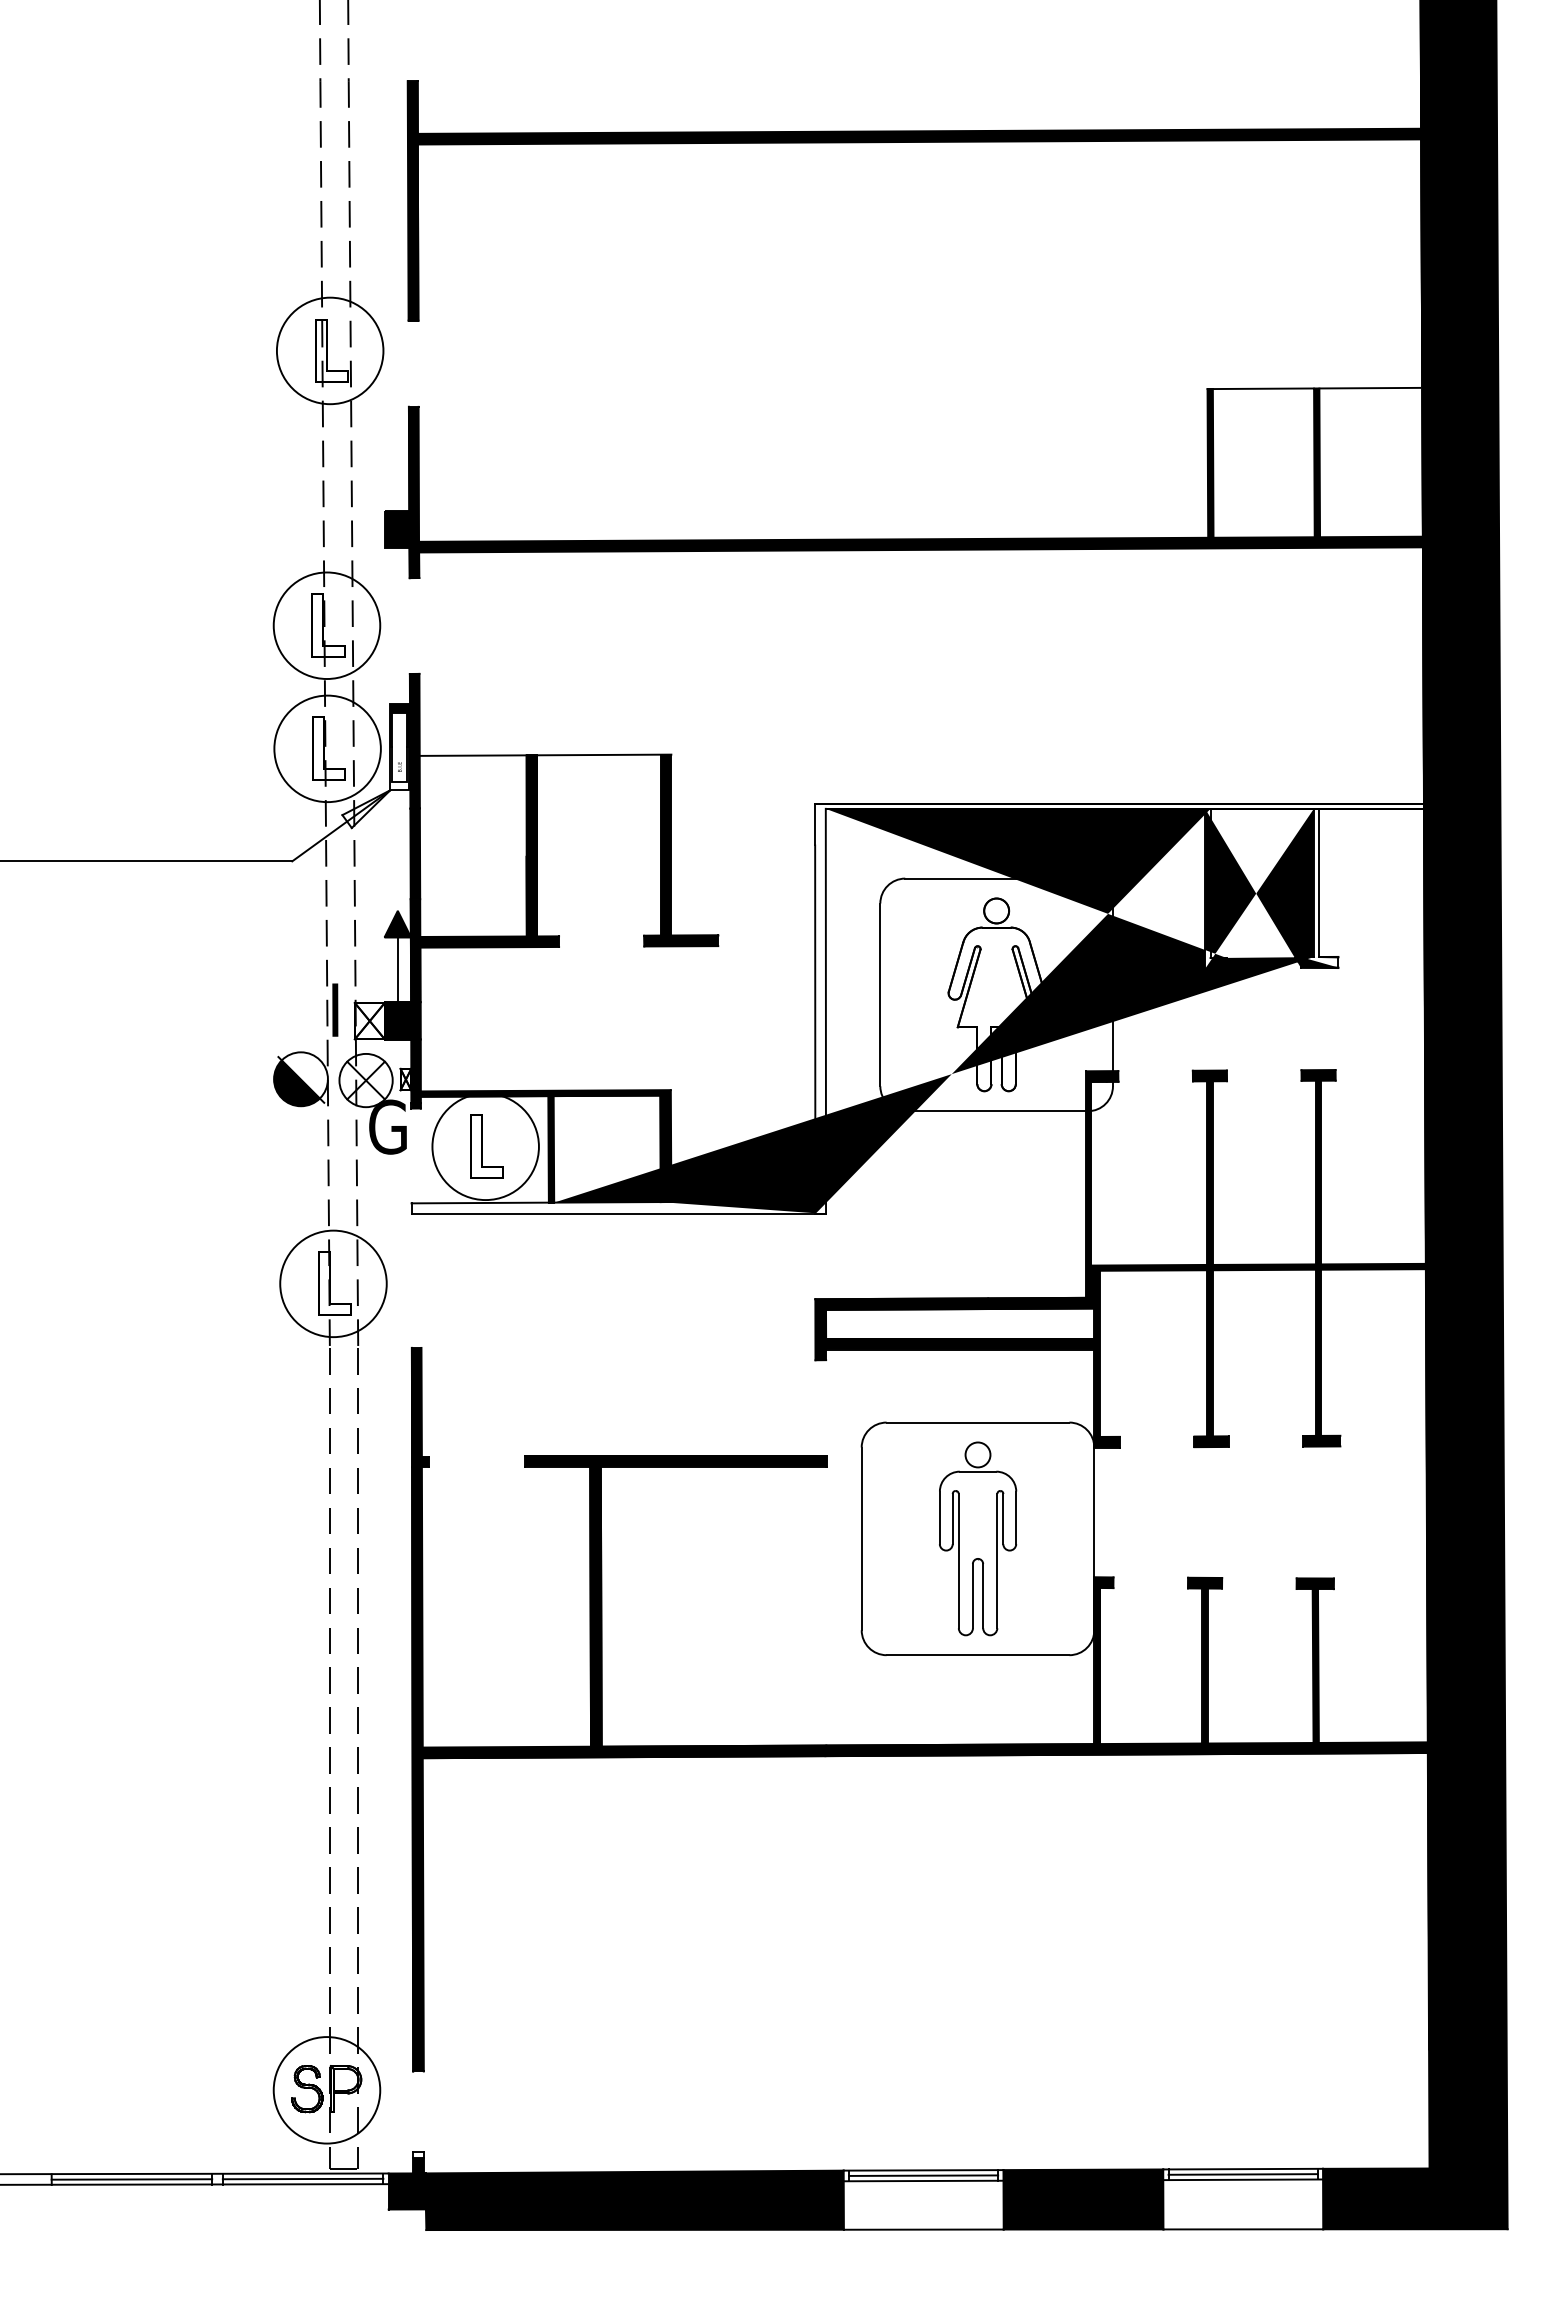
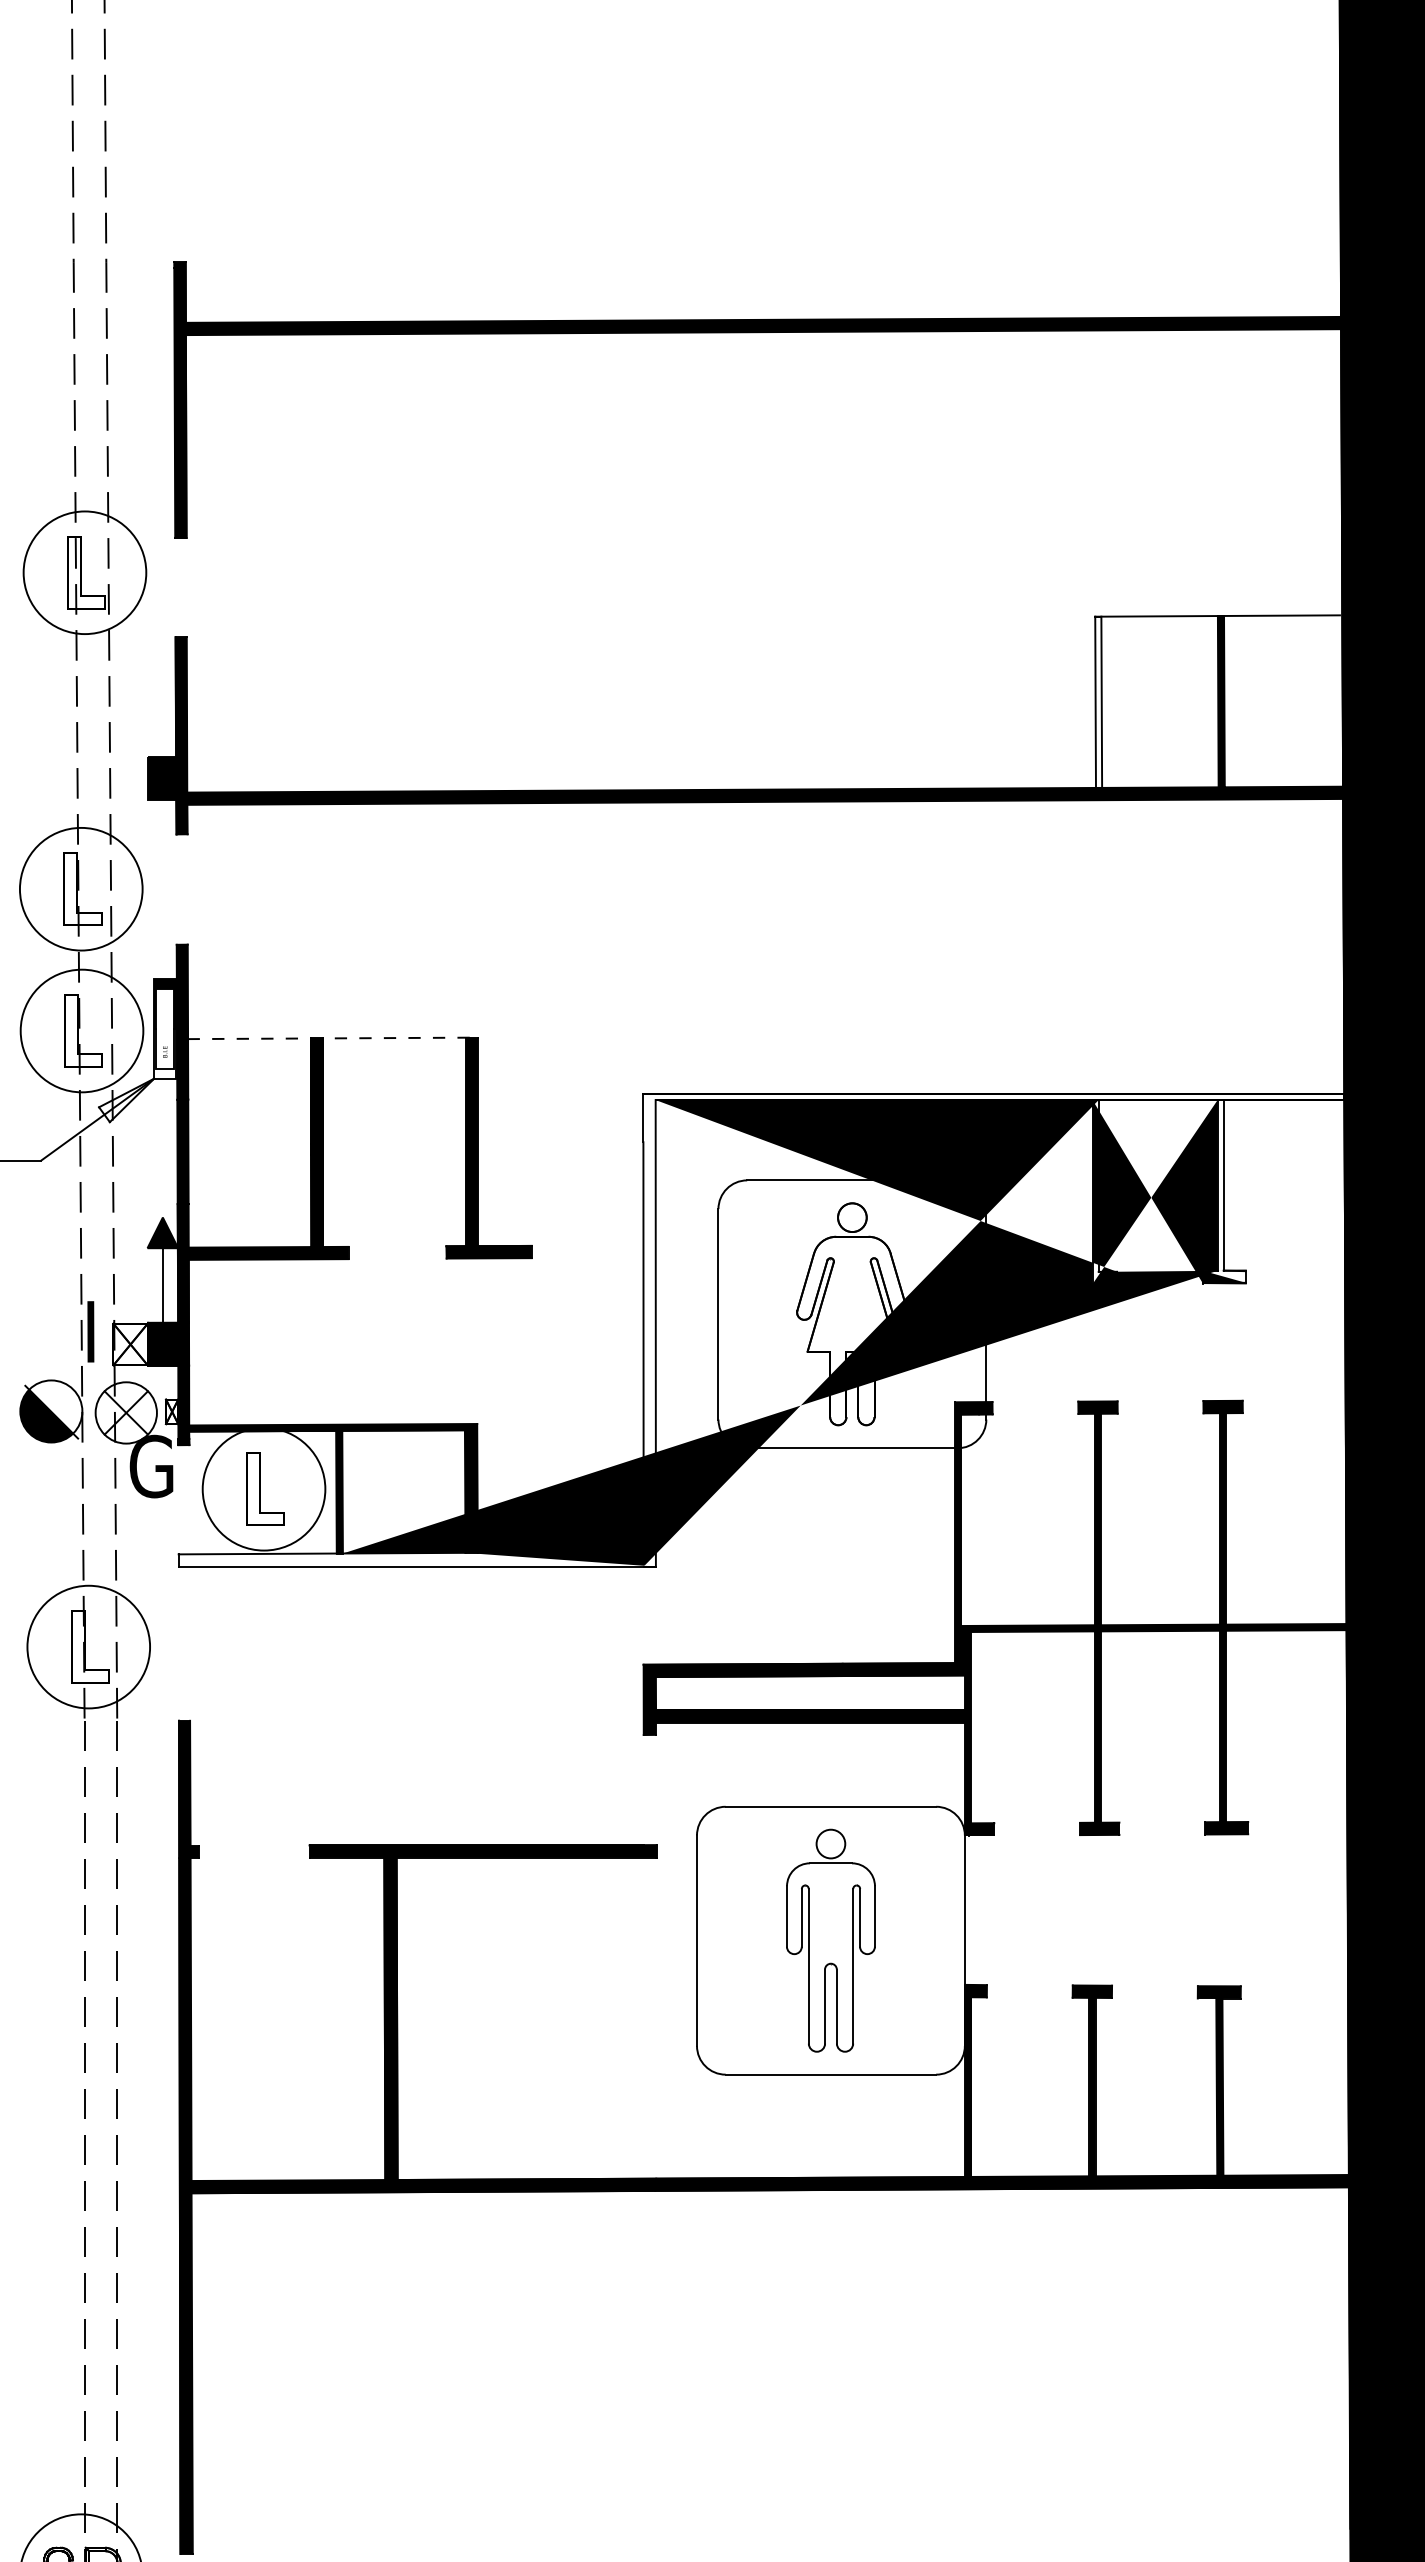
fill: (1210, 463) -> (1098, 702), removed
line: (545, 755) -> (332, 1038), solid -> dashed

